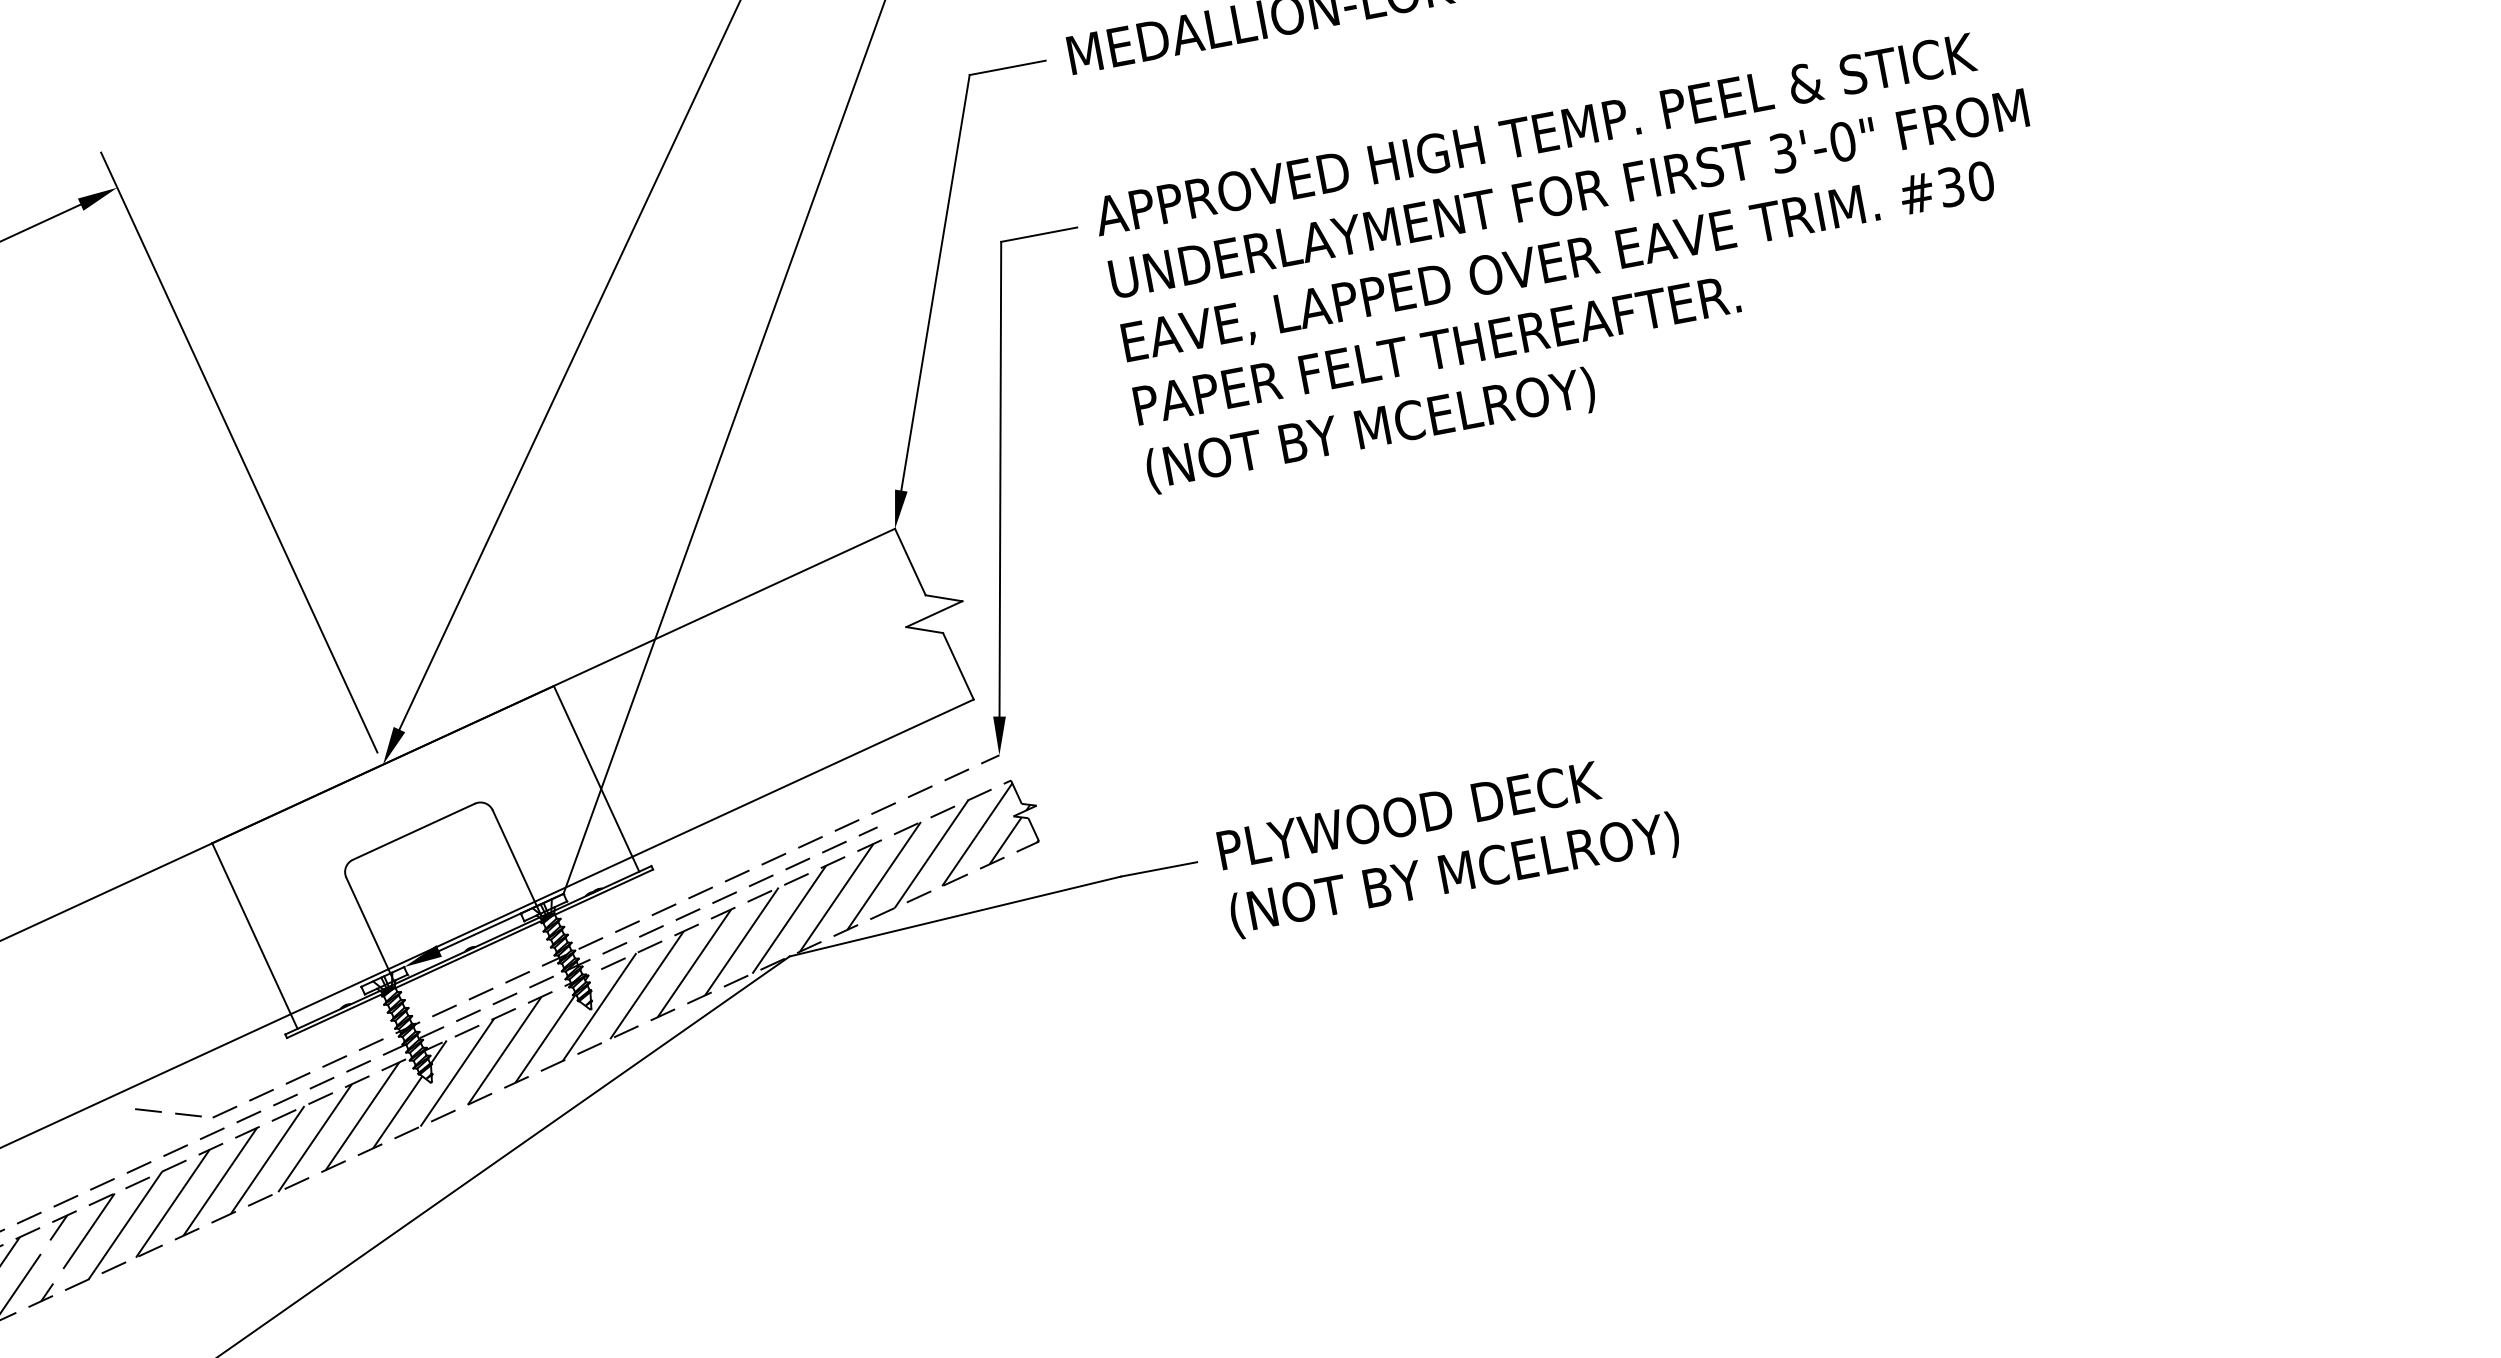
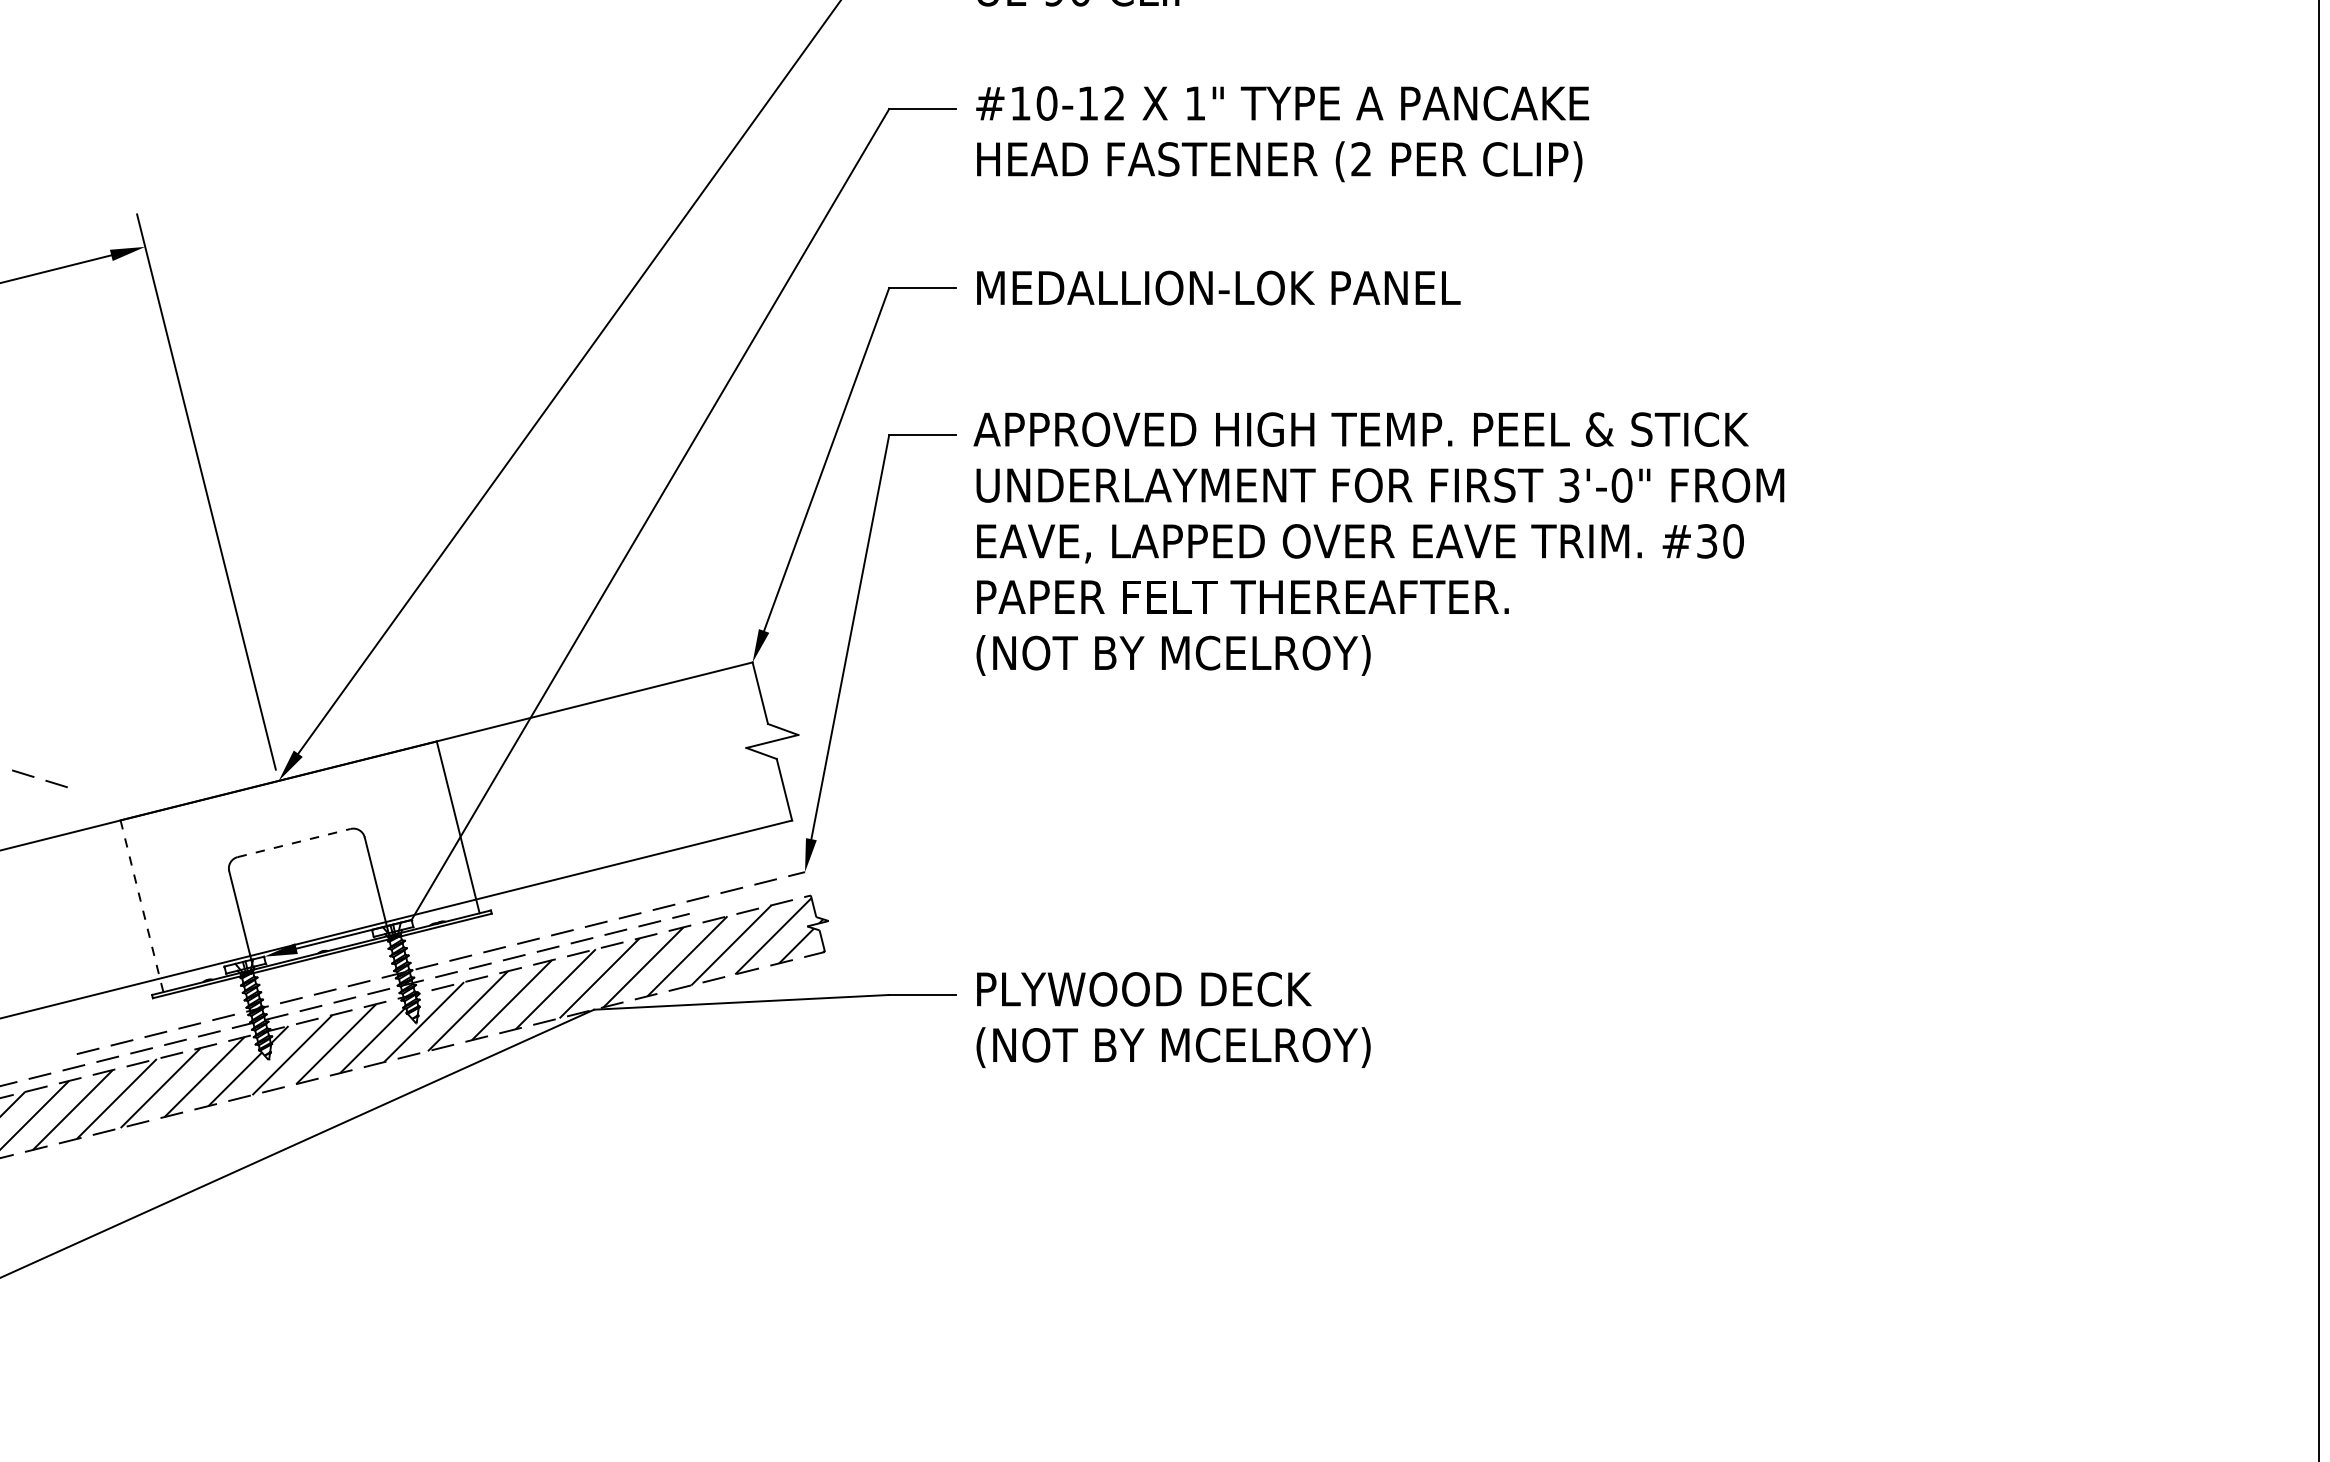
line: (414, 831) -> (294, 842), solid -> dashed
line: (254, 936) -> (141, 906), solid -> dashed
line: (162, 1112) -> (34, 777), moved

